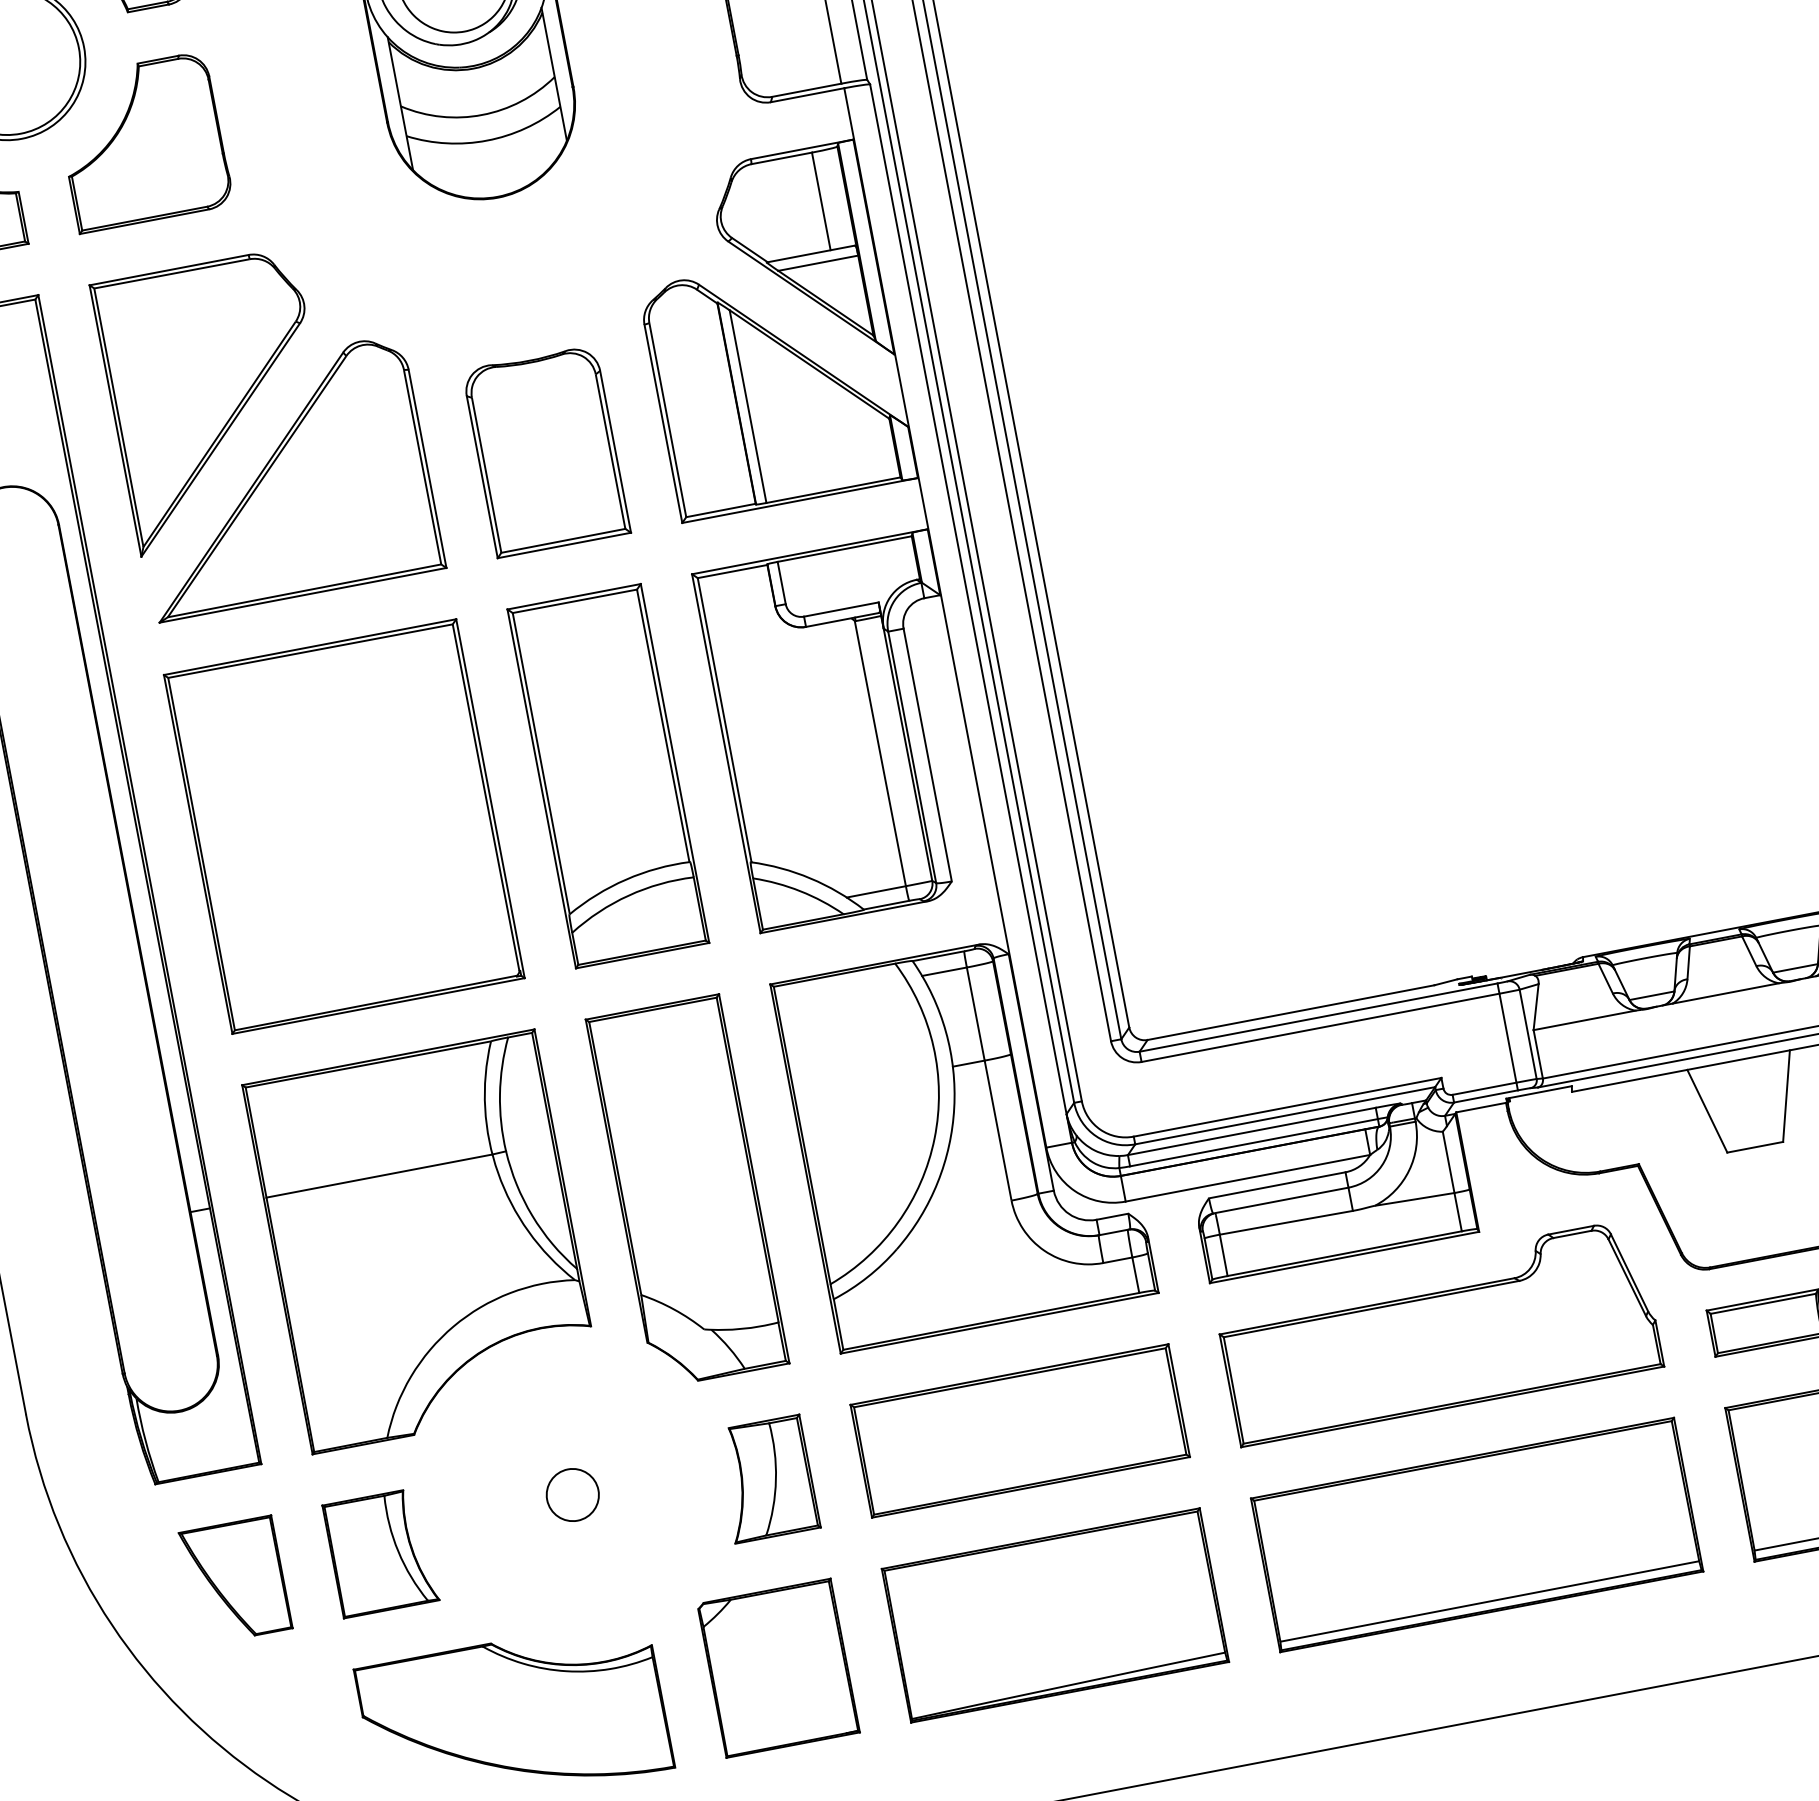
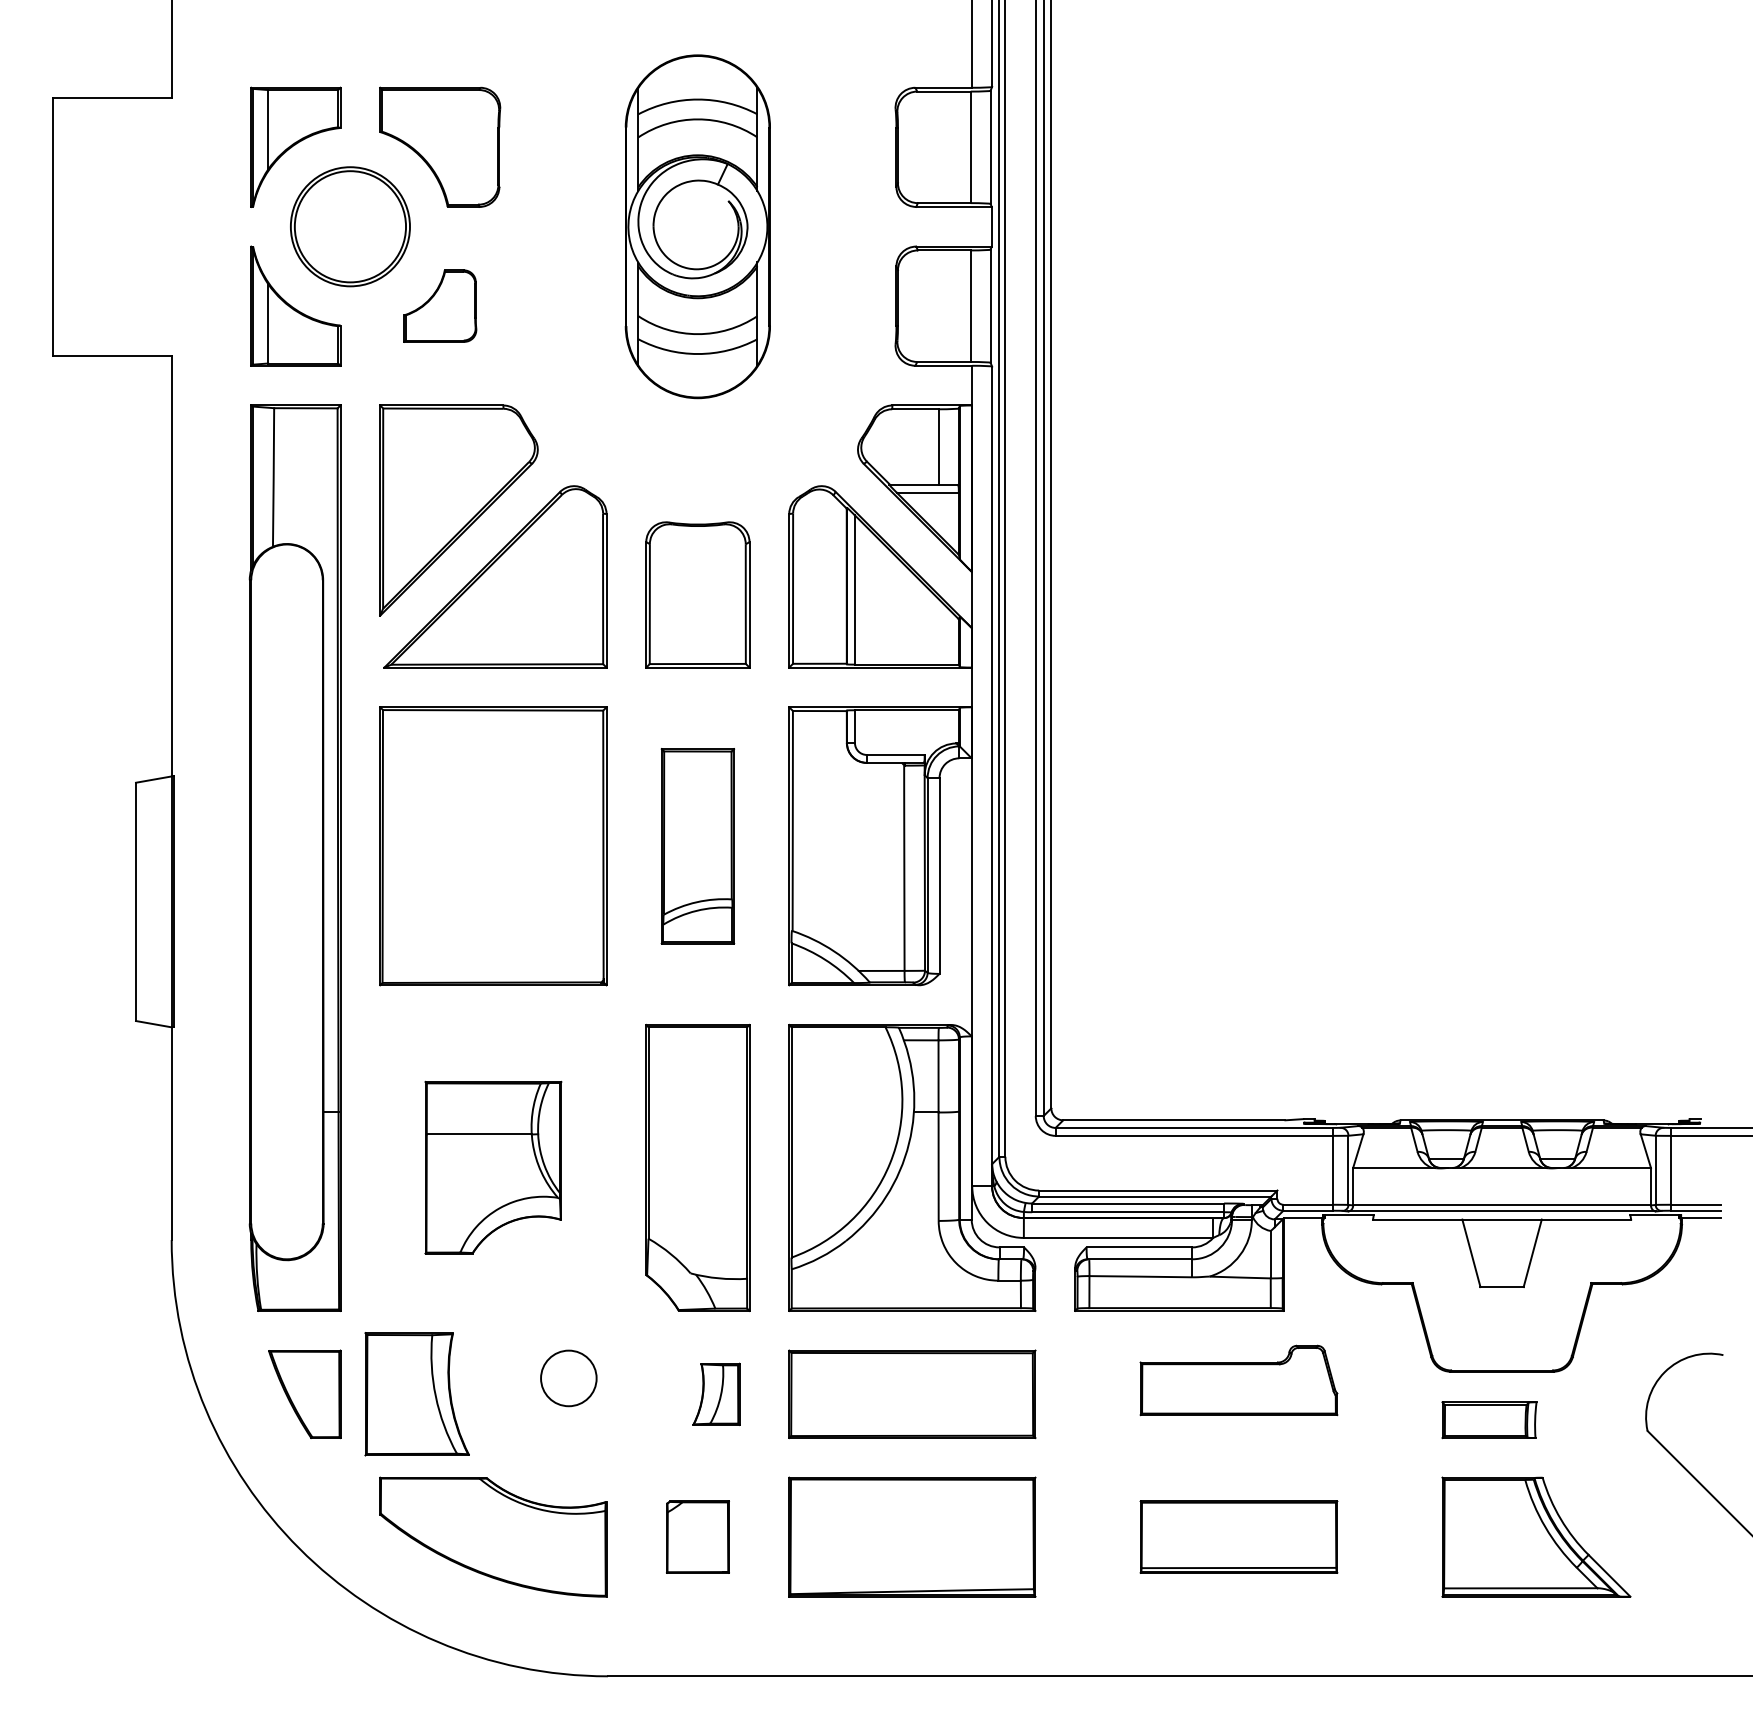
part: (142, 141) -> (440, 305), size x0.6
part: (607, 776) -> (697, 846), size x0.7
part: (423, 1241) -> (493, 1167), size x0.6
part: (1437, 1332) -> (1238, 1380), size x0.6
part: (767, 1479) -> (716, 1394), size x0.7
circle: (572, 1495) -> (568, 1378), size x1.4
part: (1476, 1534) -> (1238, 1536), size x0.6
part: (380, 1553) -> (416, 1394), size x1.4
part: (777, 1667) -> (697, 1536), size x0.6

